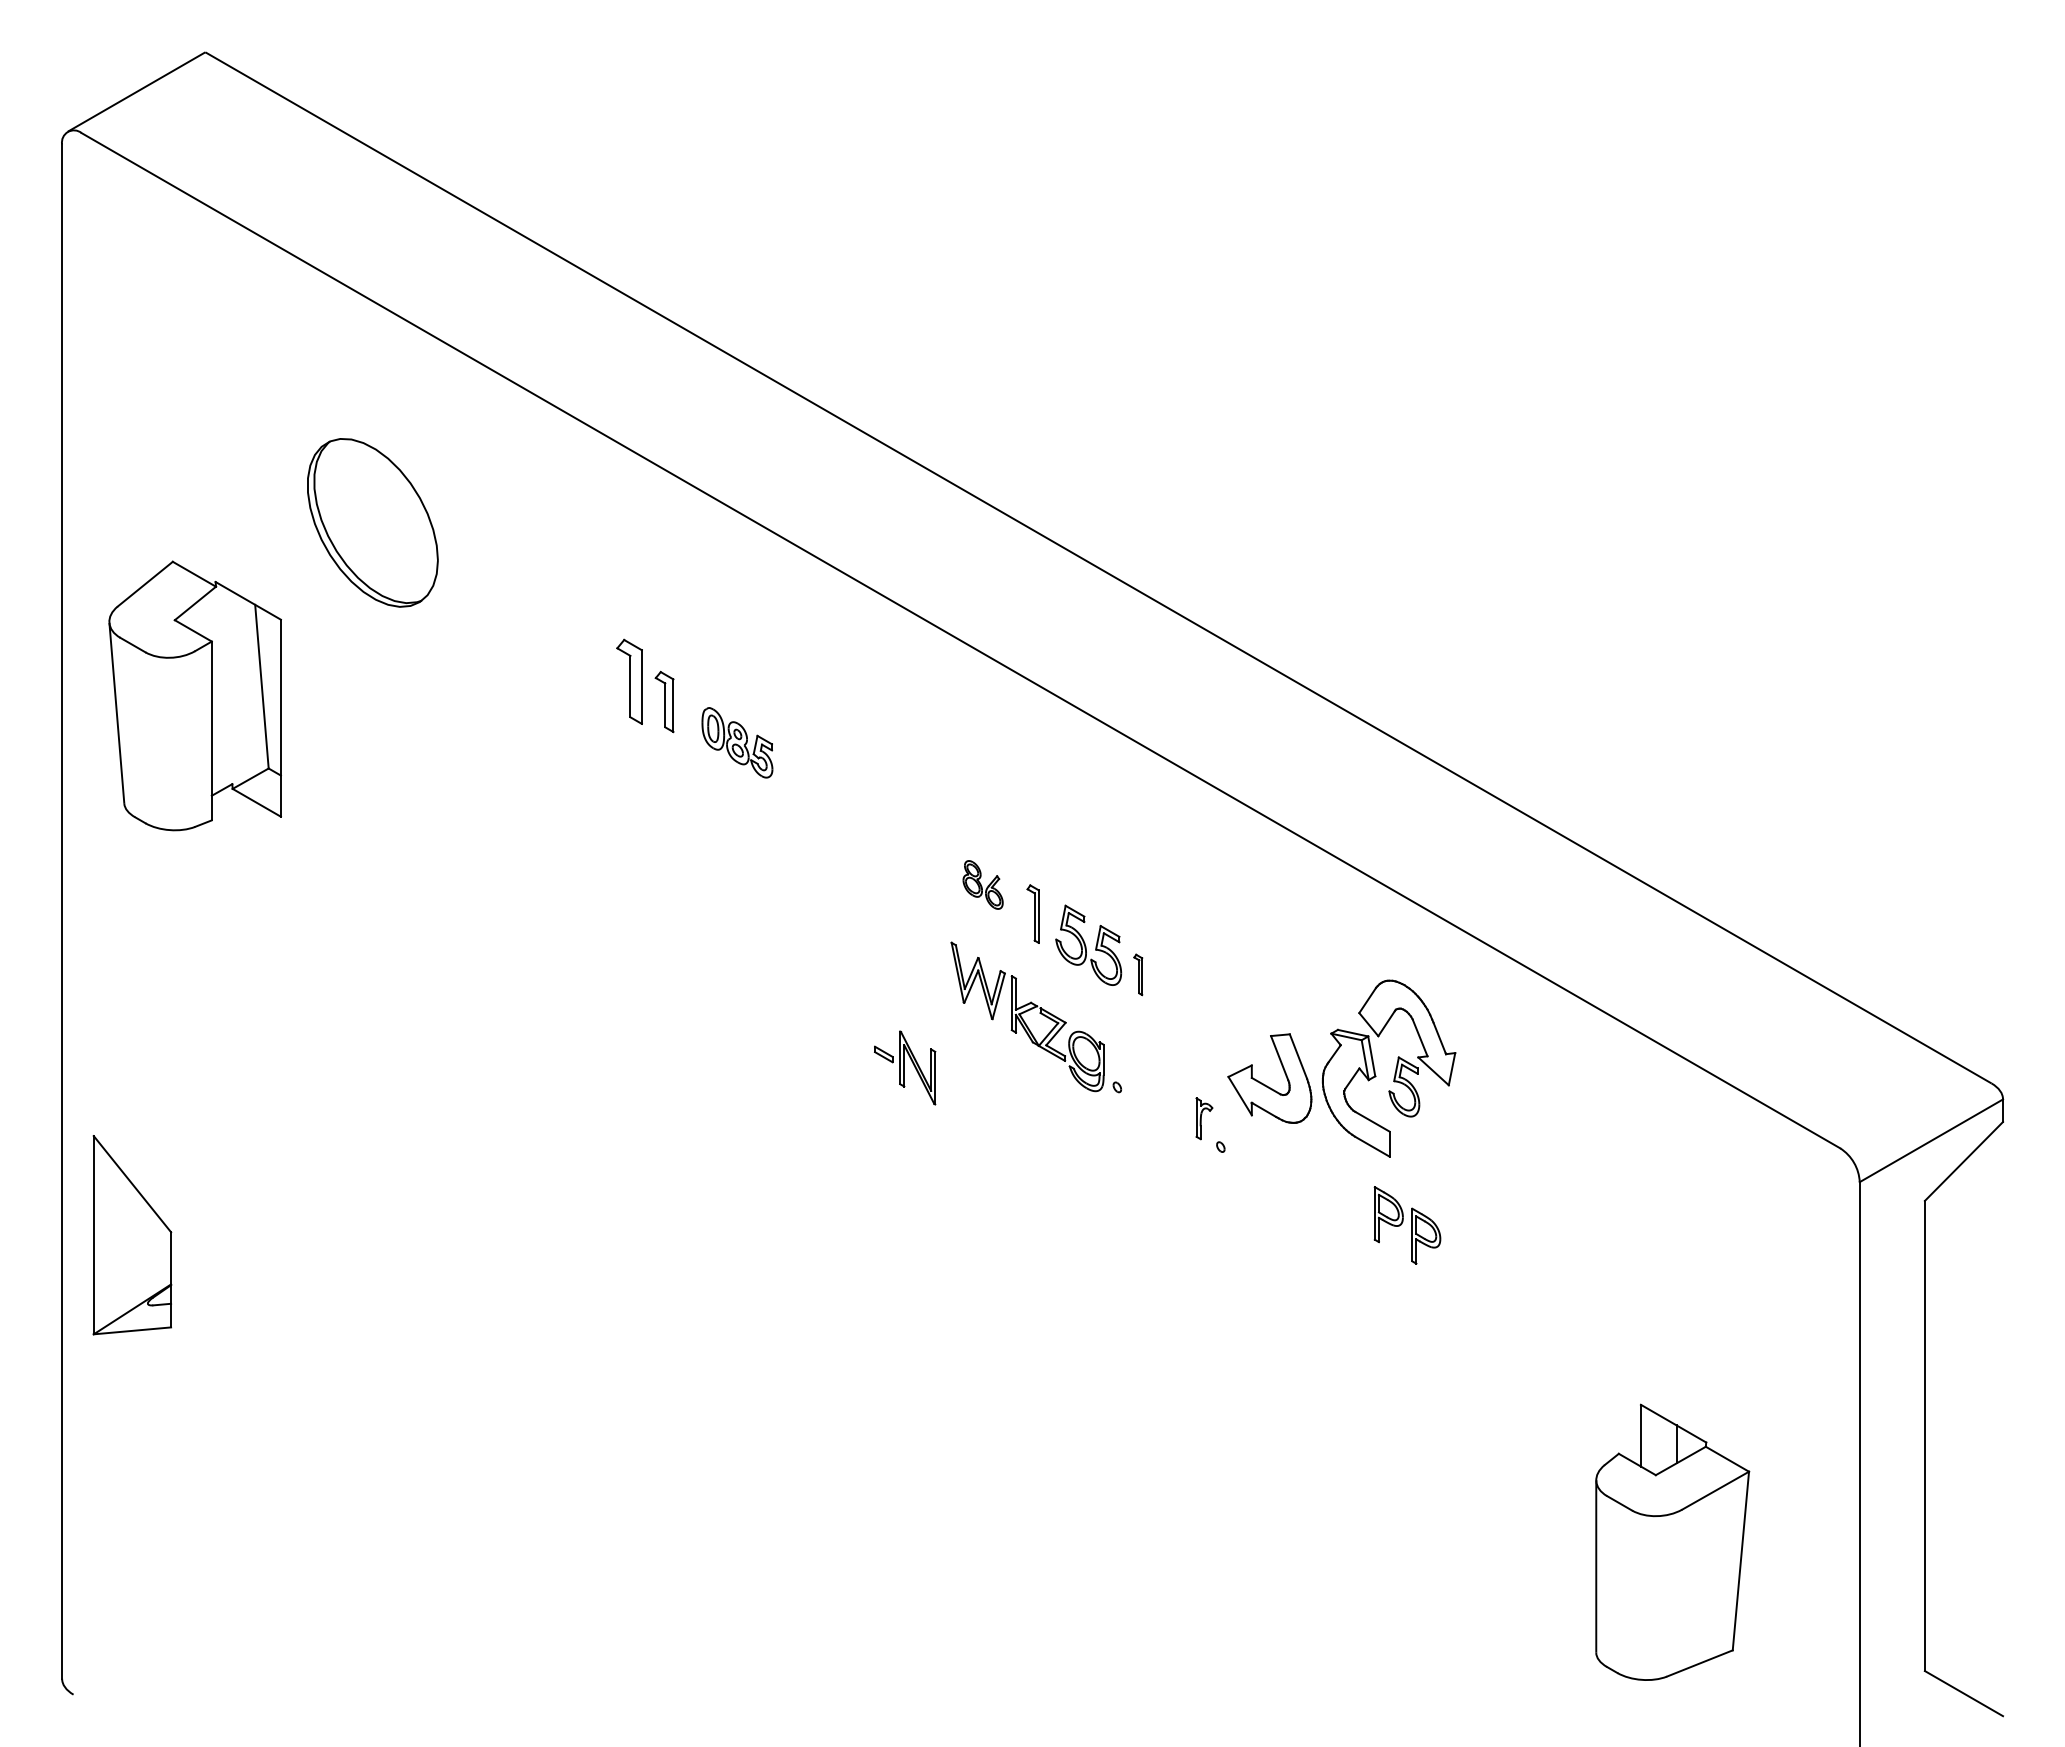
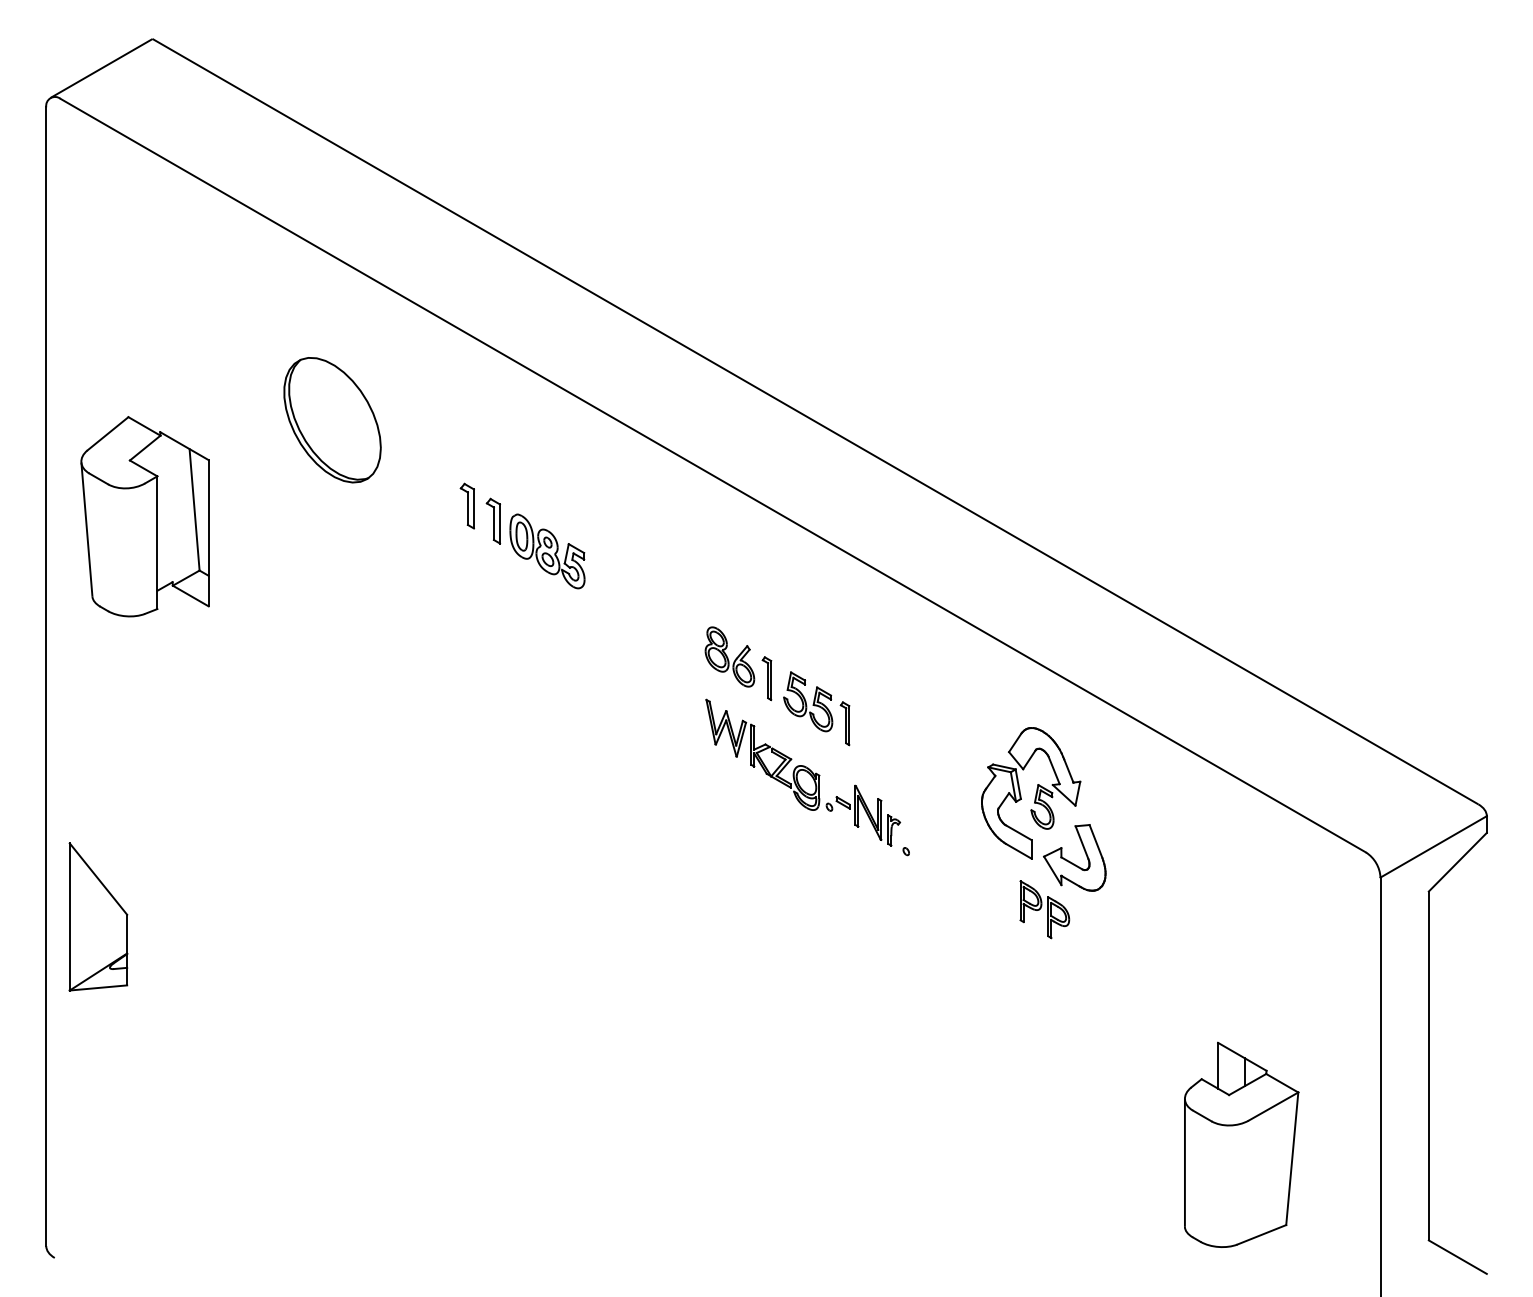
part: (372, 522) -> (332, 419), moved
part: (629, 681) -> (467, 505), size x0.71
part: (737, 742) -> (547, 551), size x1.43
part: (982, 884) -> (729, 656), size x1.67
part: (1137, 974) -> (844, 723), size x1.43
part: (905, 1067) -> (859, 812), moved
part: (1265, 1084) -> (1071, 862), moved

